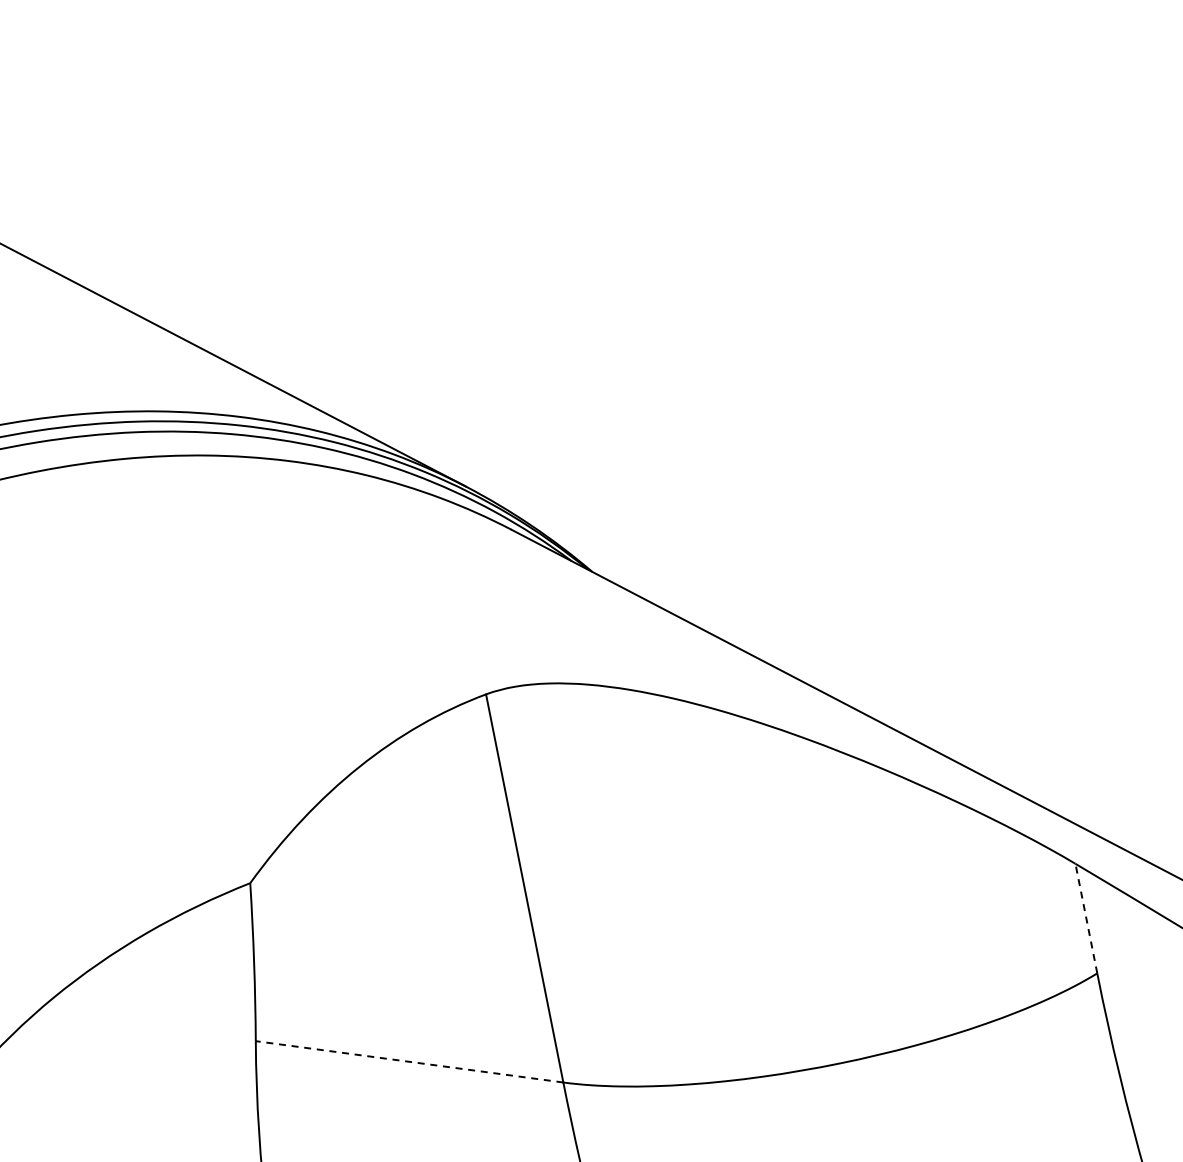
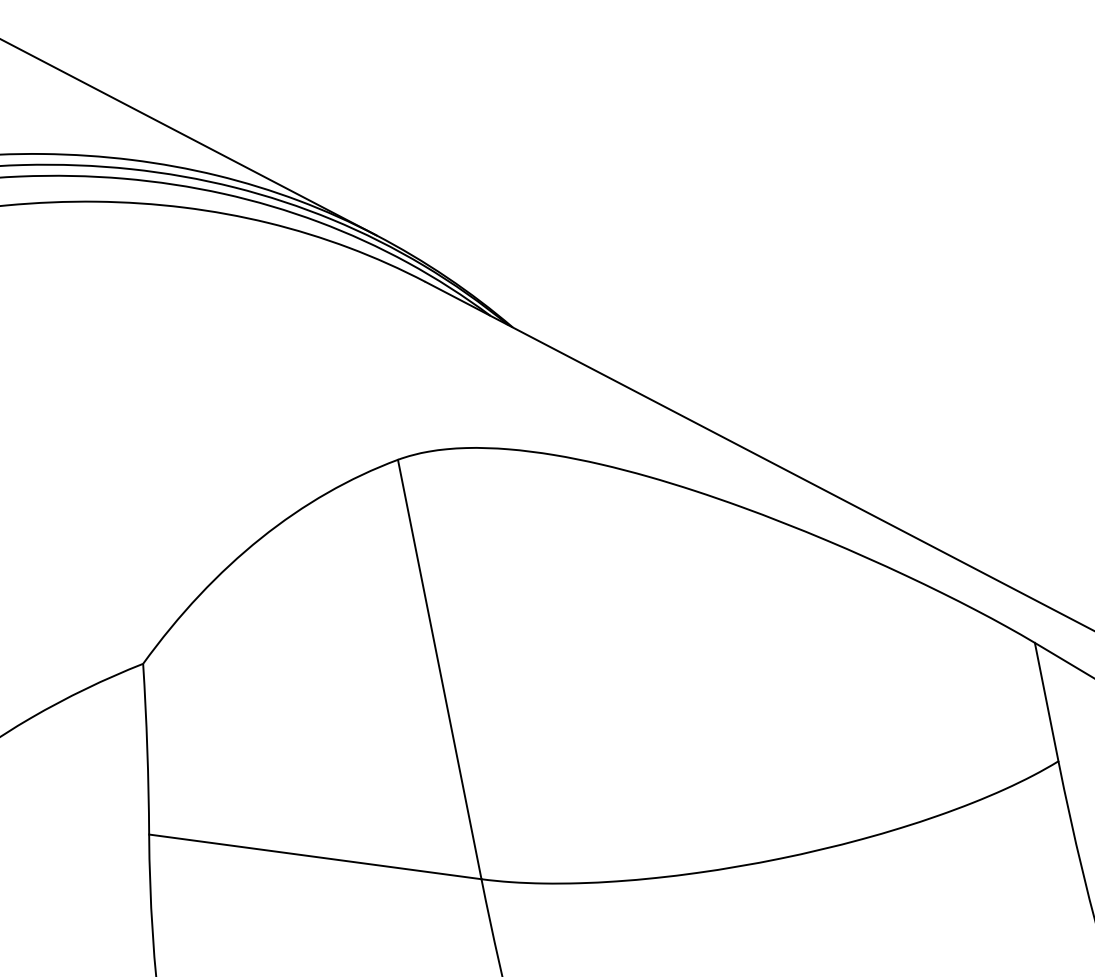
line: (1086, 918) -> (1046, 701), dashed -> solid
line: (409, 1061) -> (315, 856), dashed -> solid

